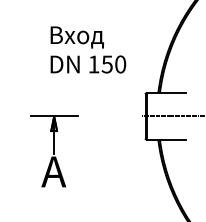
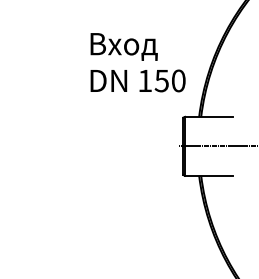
text: (87, 49) -> (137, 62), moved
part: (53, 151) -> (67, 190), removed

